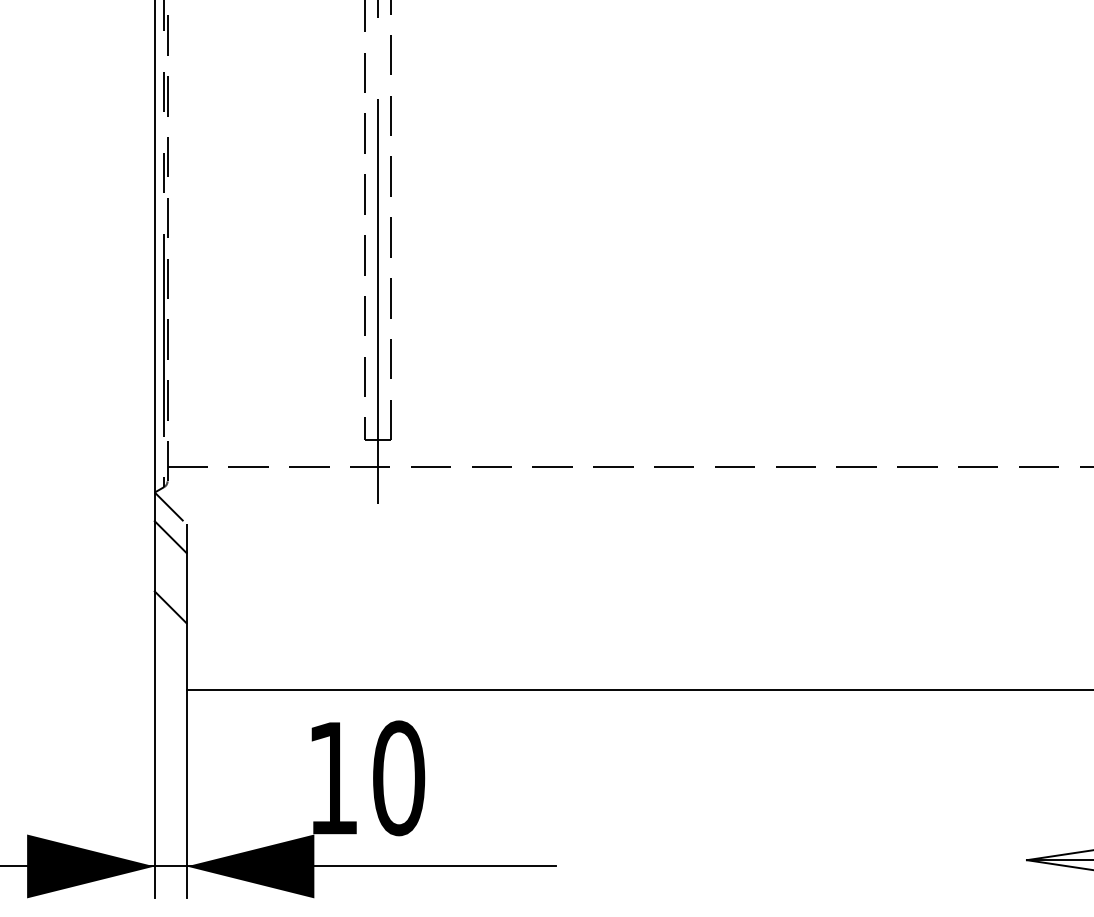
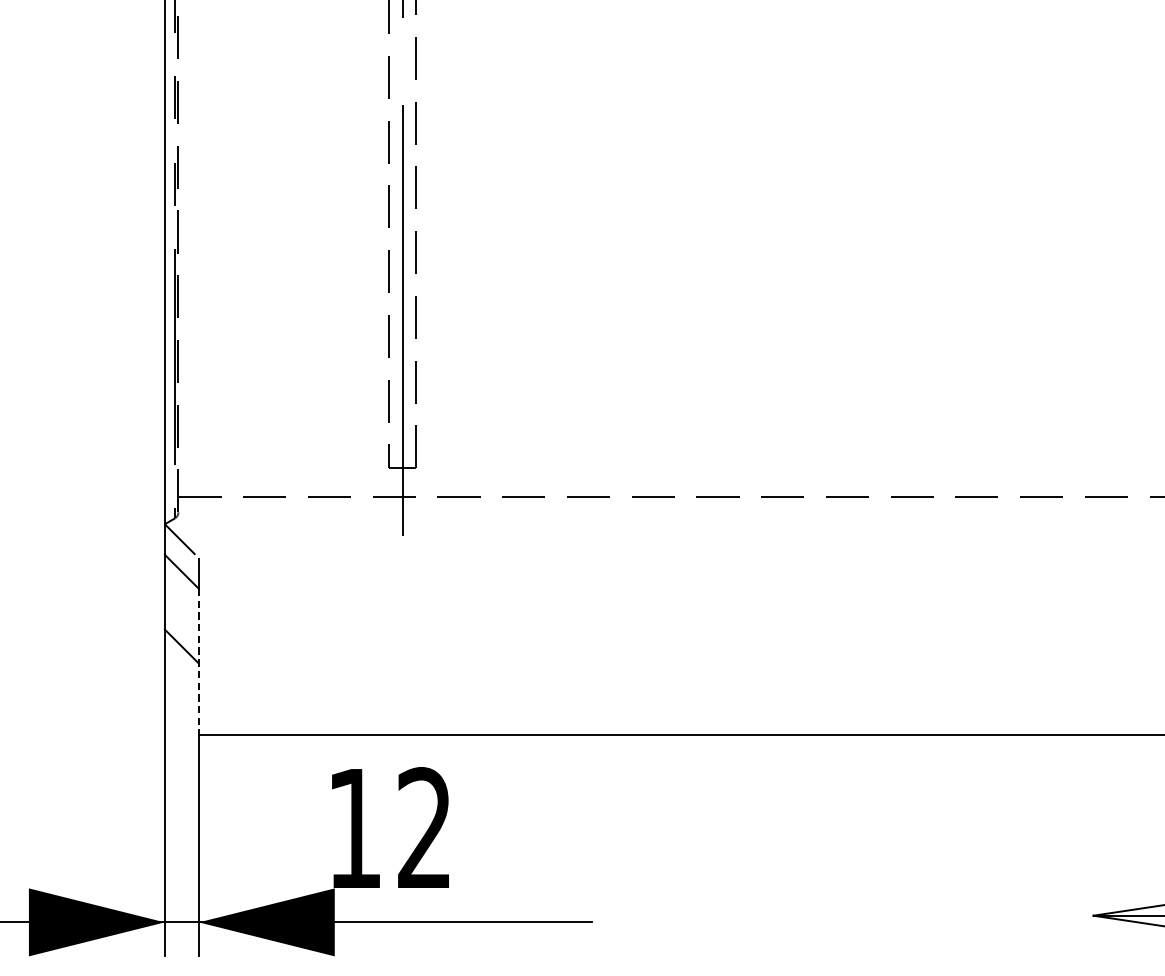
line: (186, 621) -> (198, 661), solid -> dashed
text: (399, 778) -> (425, 828), 10 -> 12

